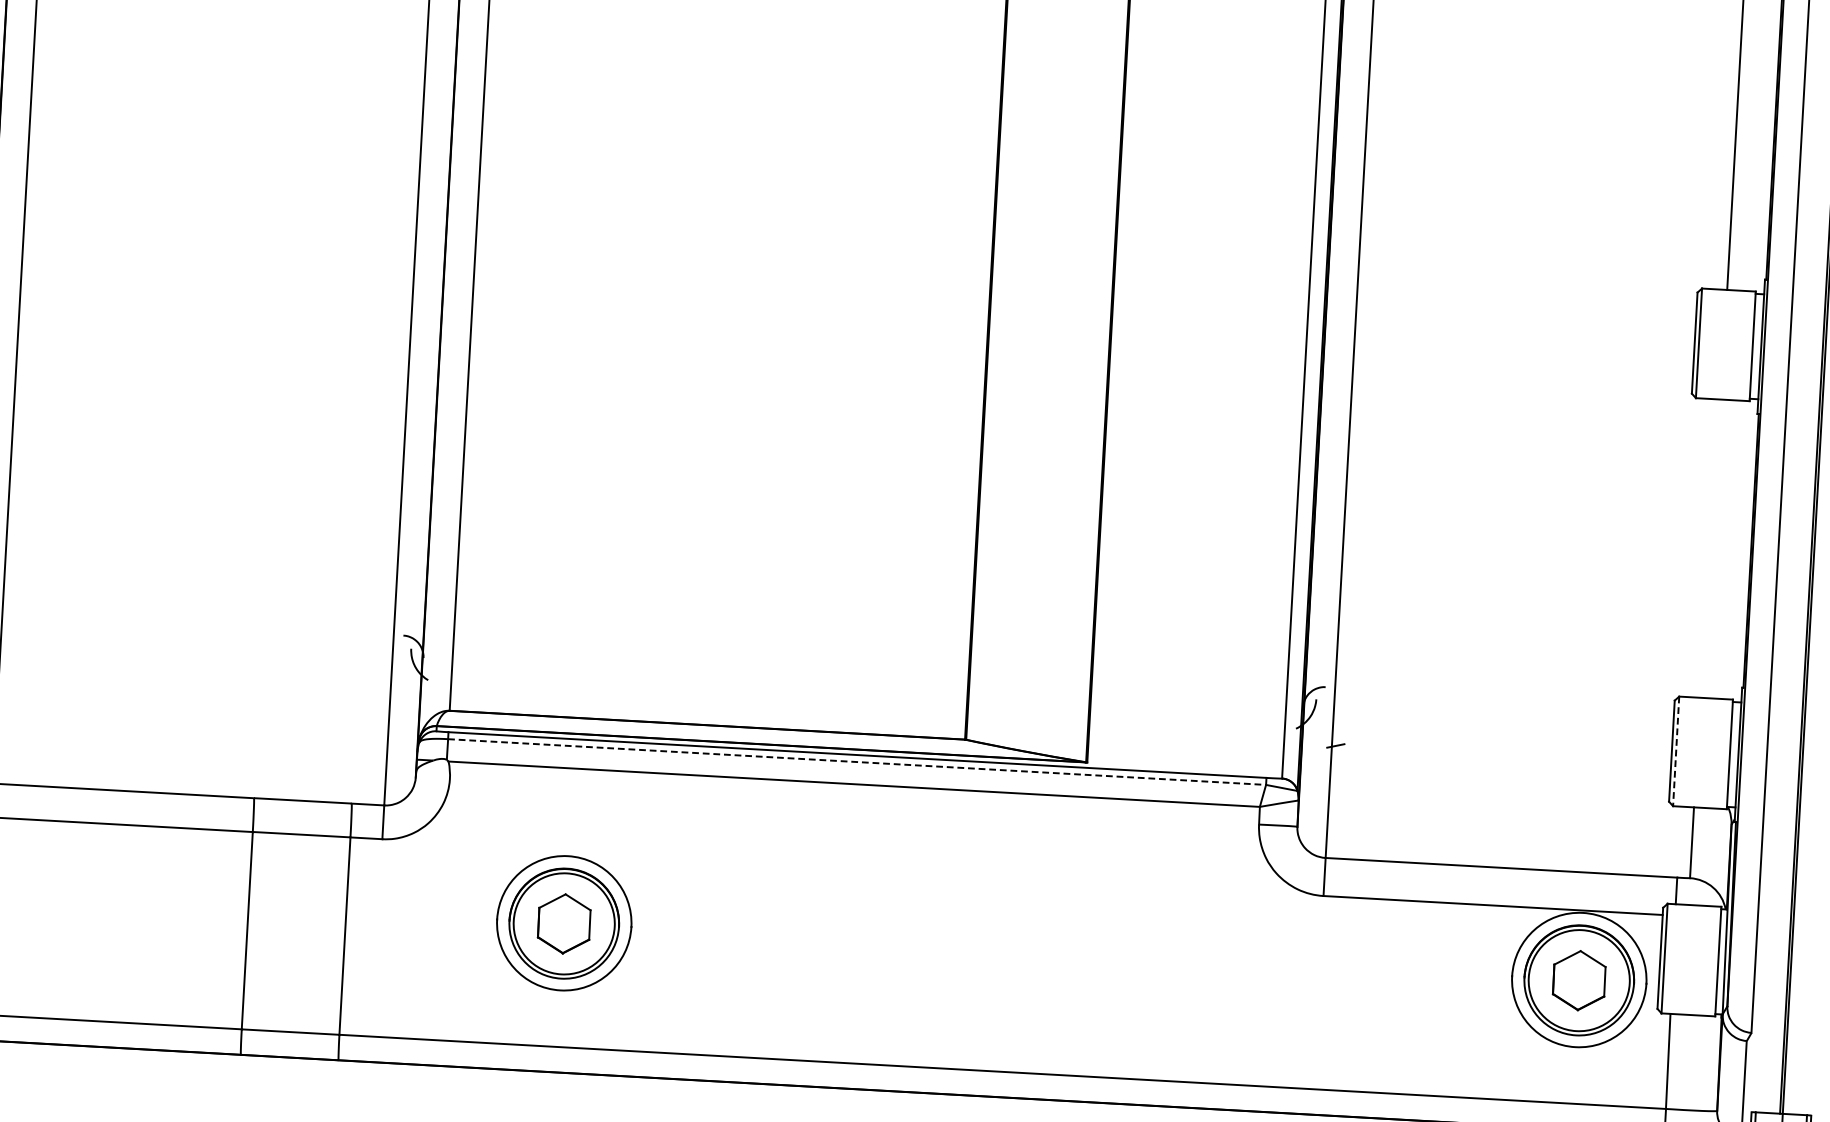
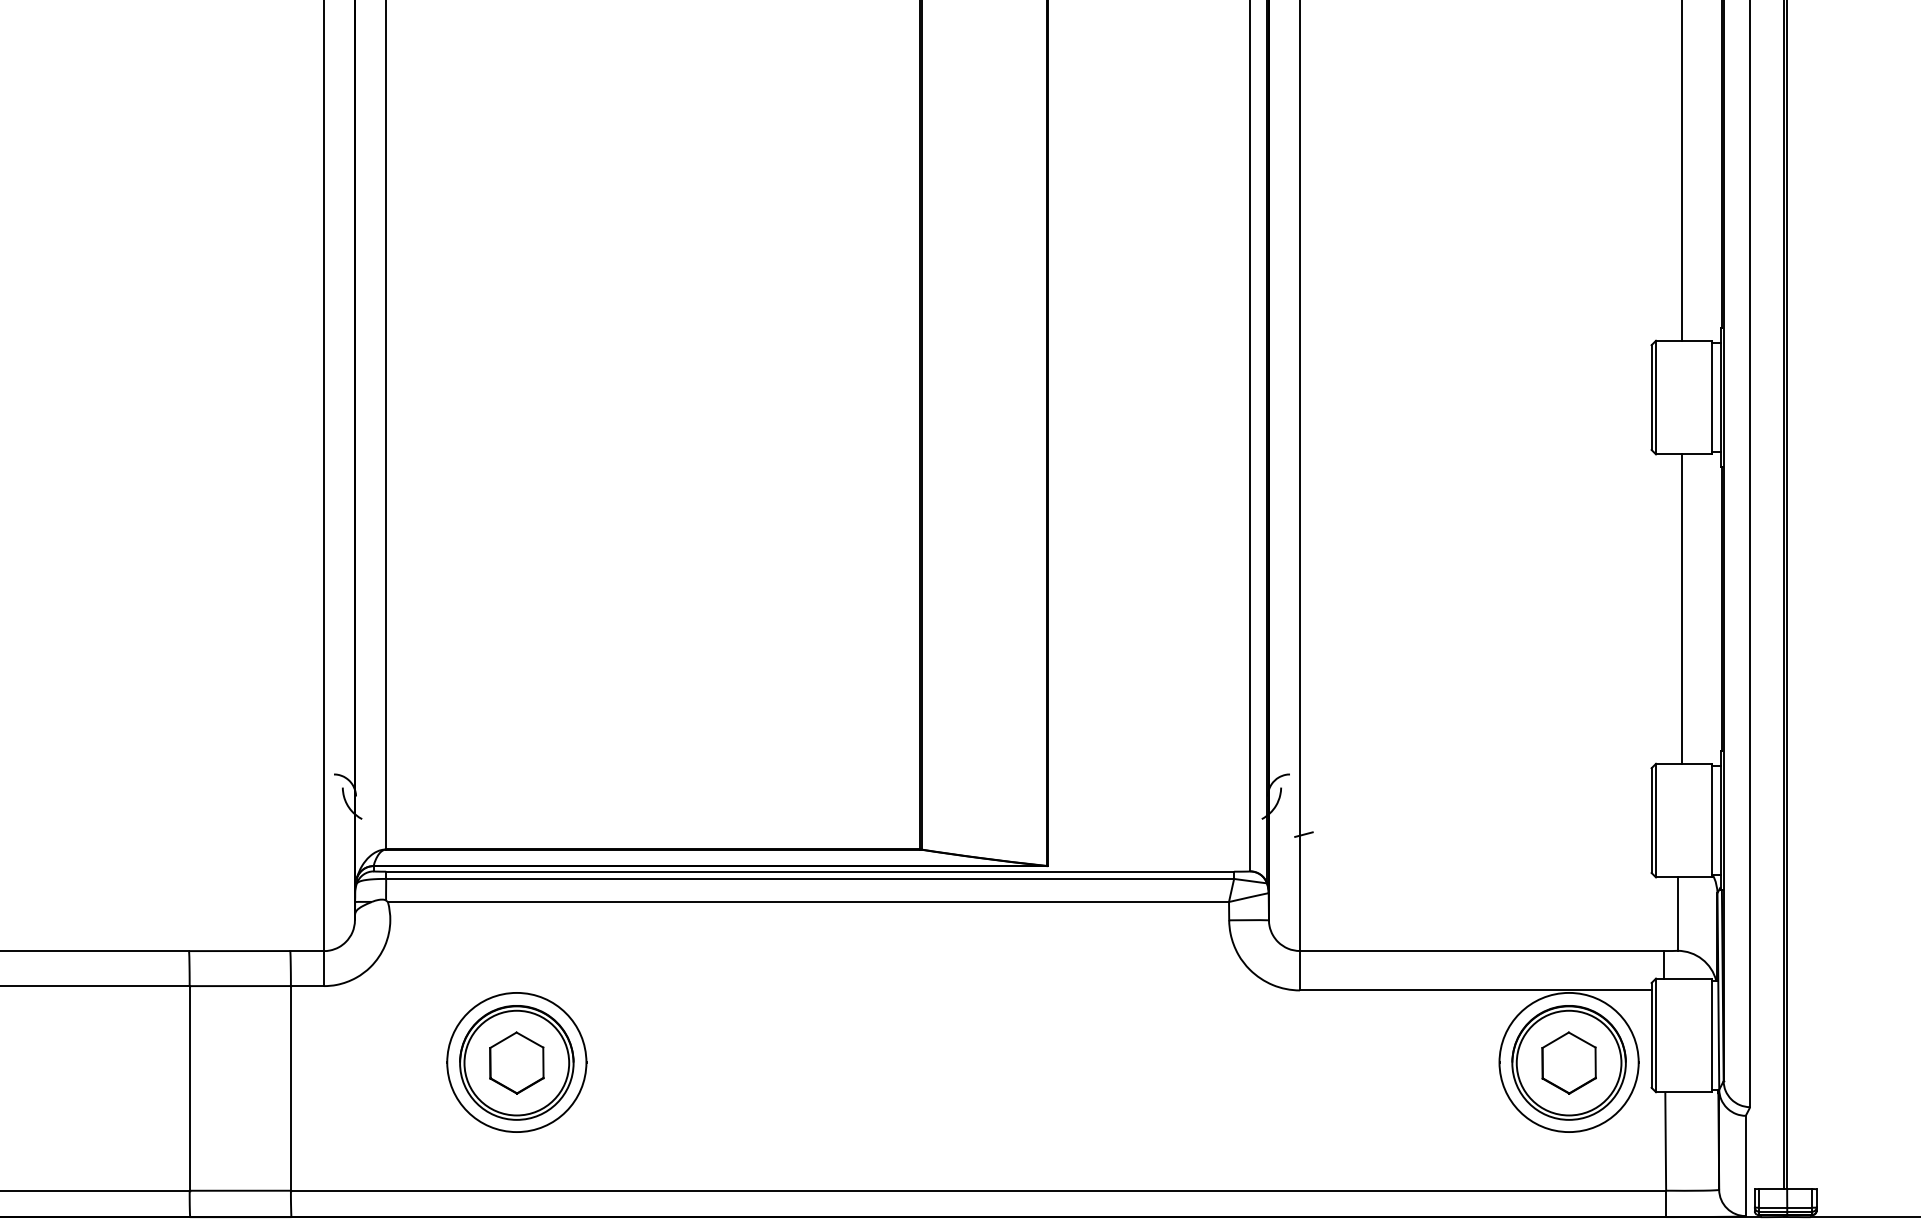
line: (1713, 548) -> (1682, 608), added
line: (1676, 751) -> (1656, 820), dashed -> solid
line: (857, 761) -> (810, 878), dashed -> solid

